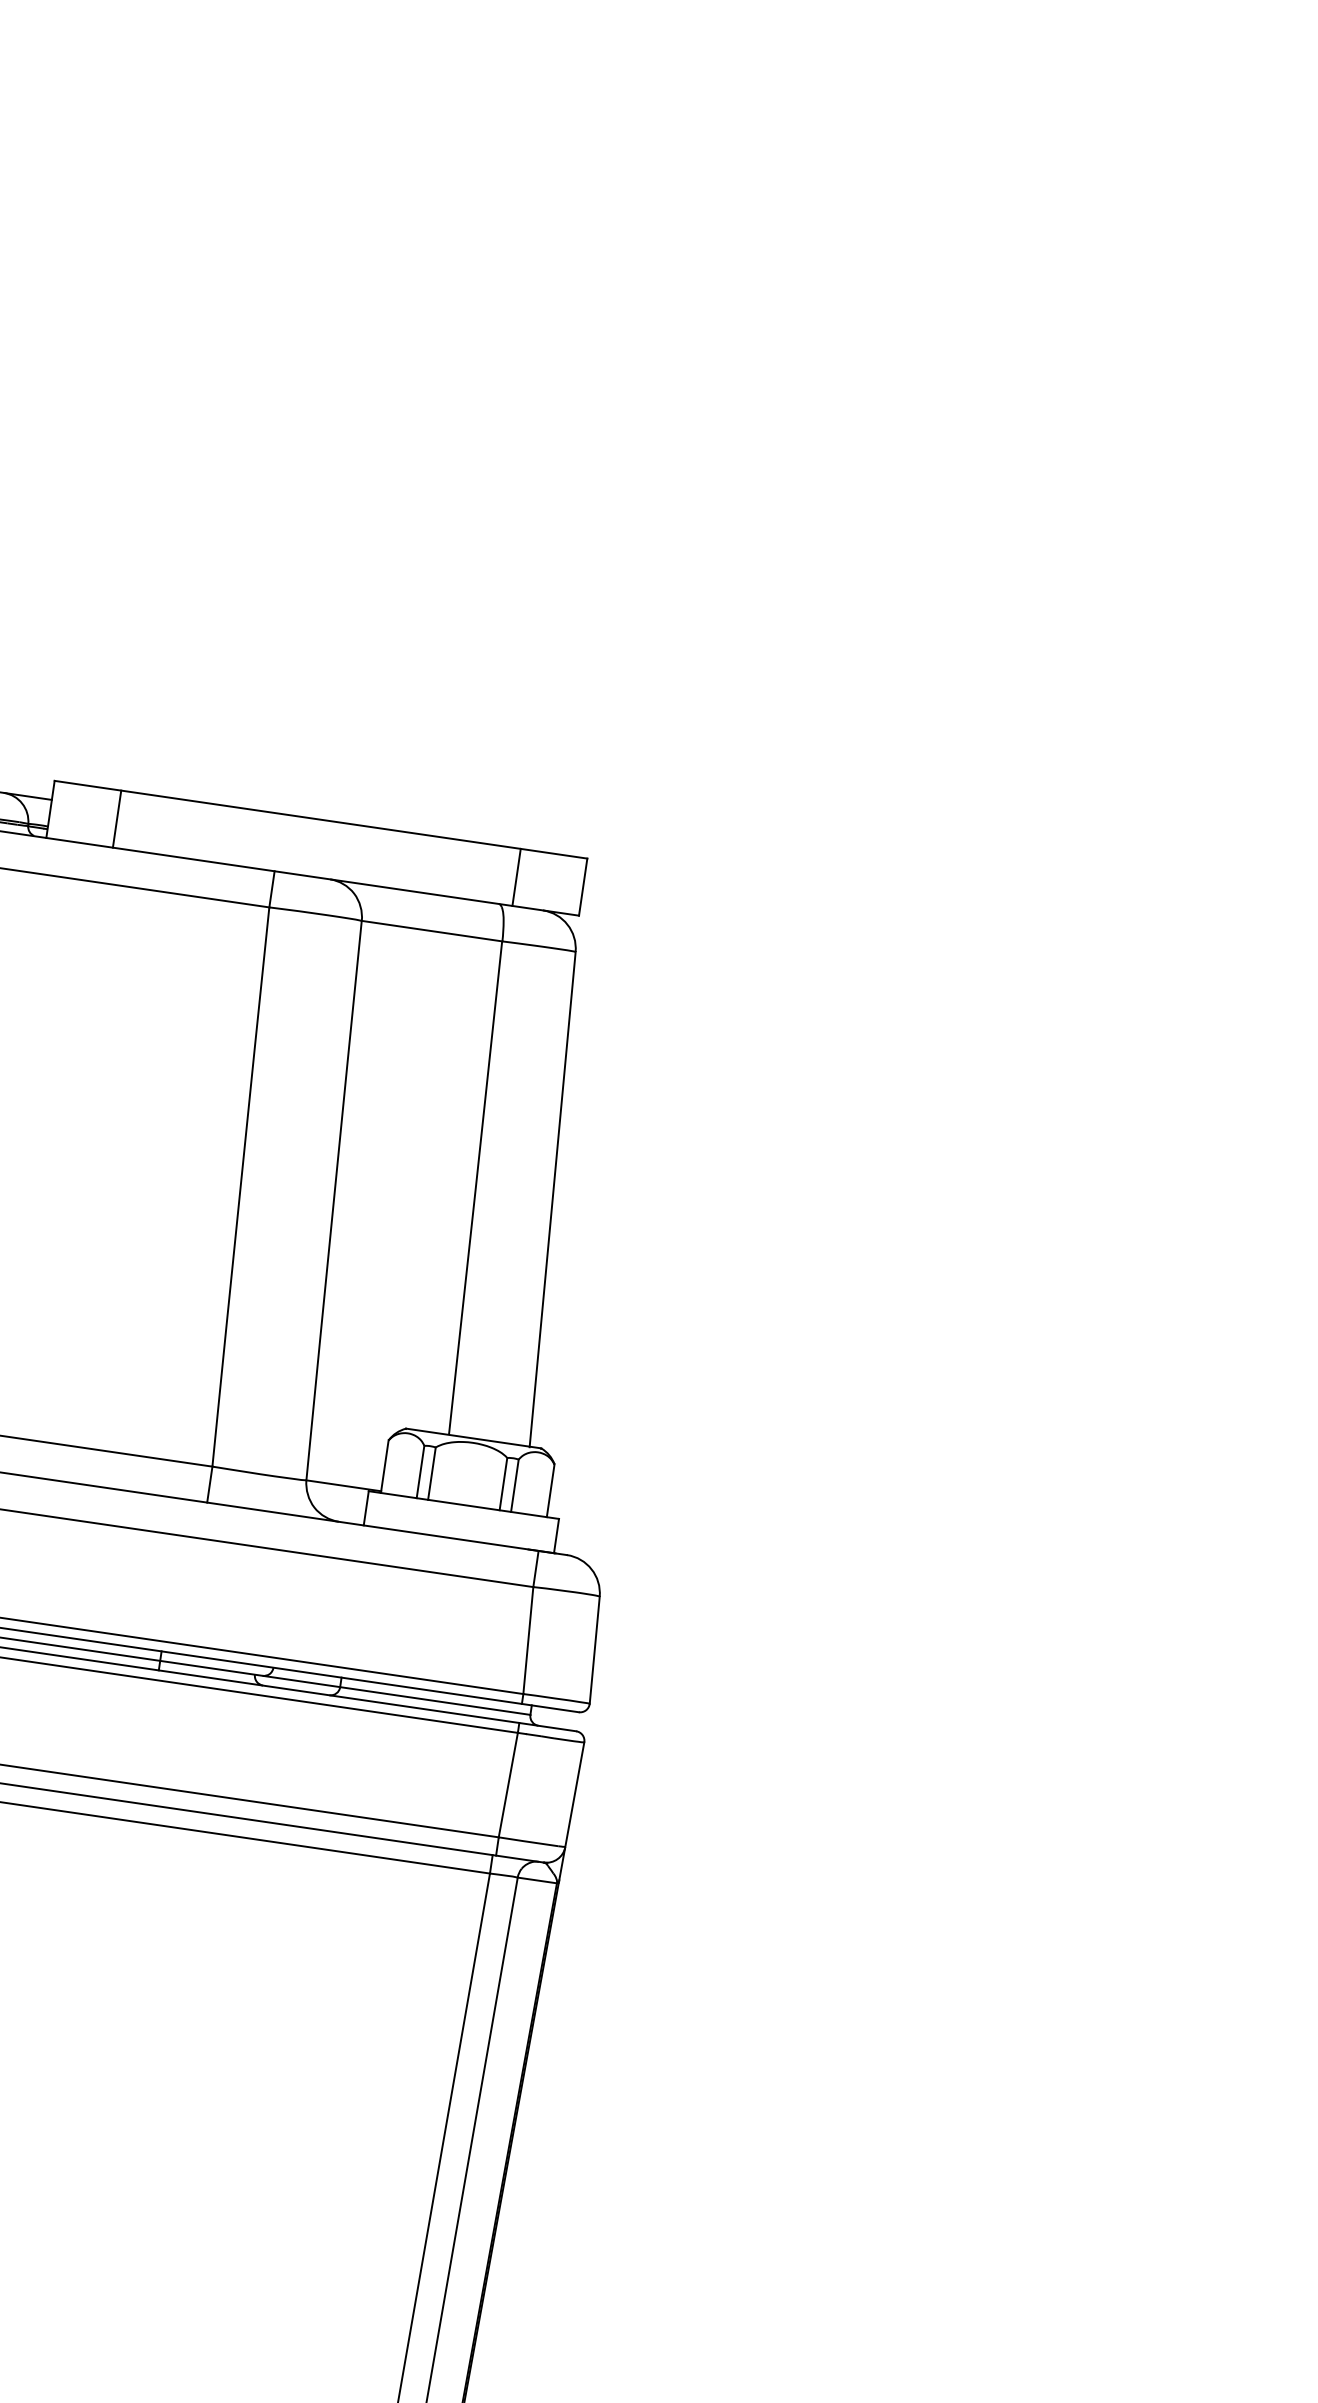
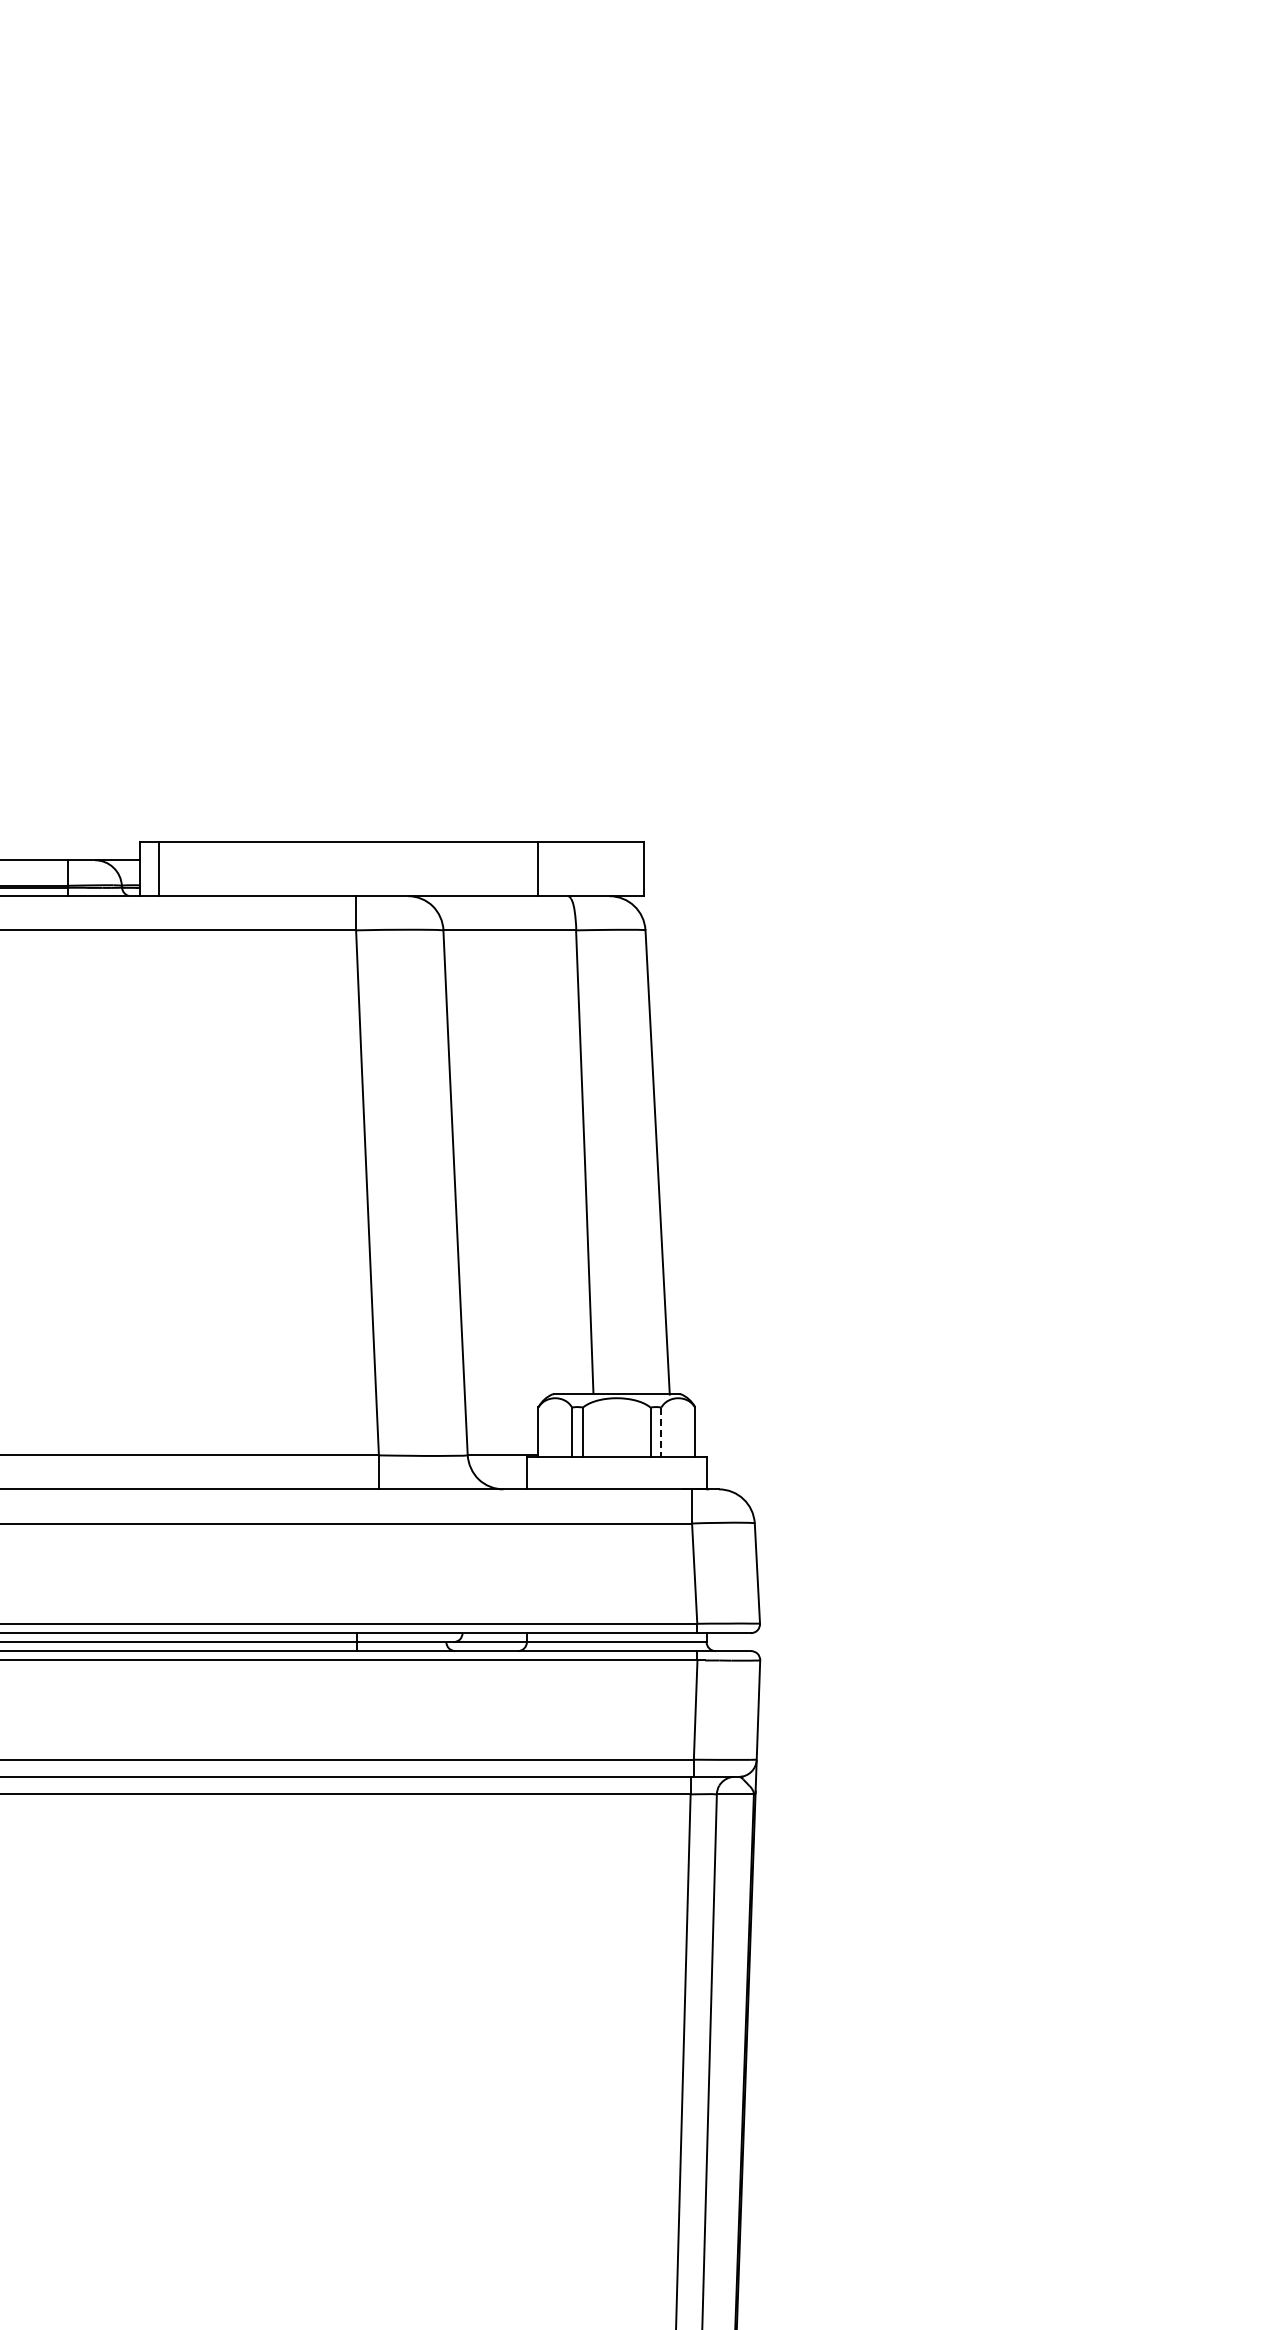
line: (117, 819) -> (159, 869), moved
line: (516, 877) -> (537, 869), moved
line: (515, 1486) -> (661, 1432), solid -> dashed

